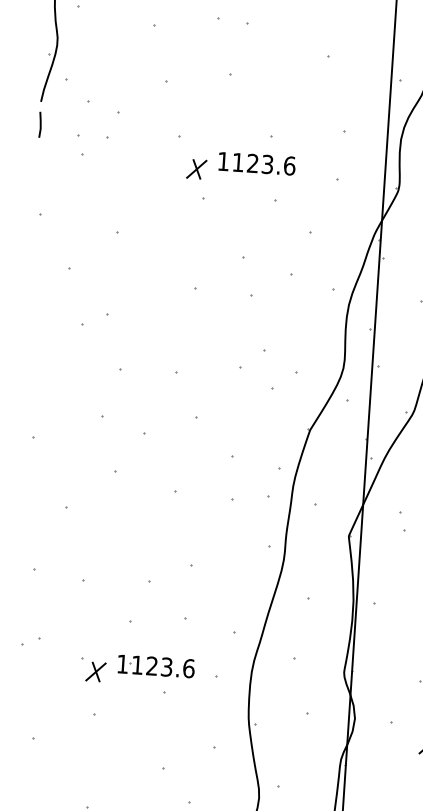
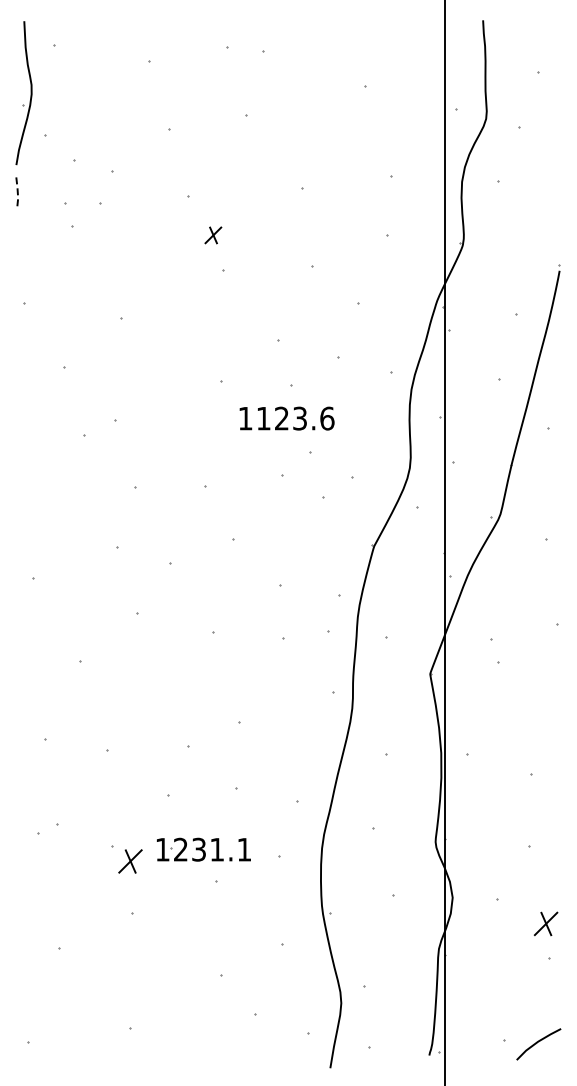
line: (40, 124) -> (17, 193), solid -> dashed
text: (256, 163) -> (286, 418), moved
part: (196, 169) -> (213, 235), size x0.7
text: (163, 666) -> (212, 849), 1123.6 -> 1231.1

